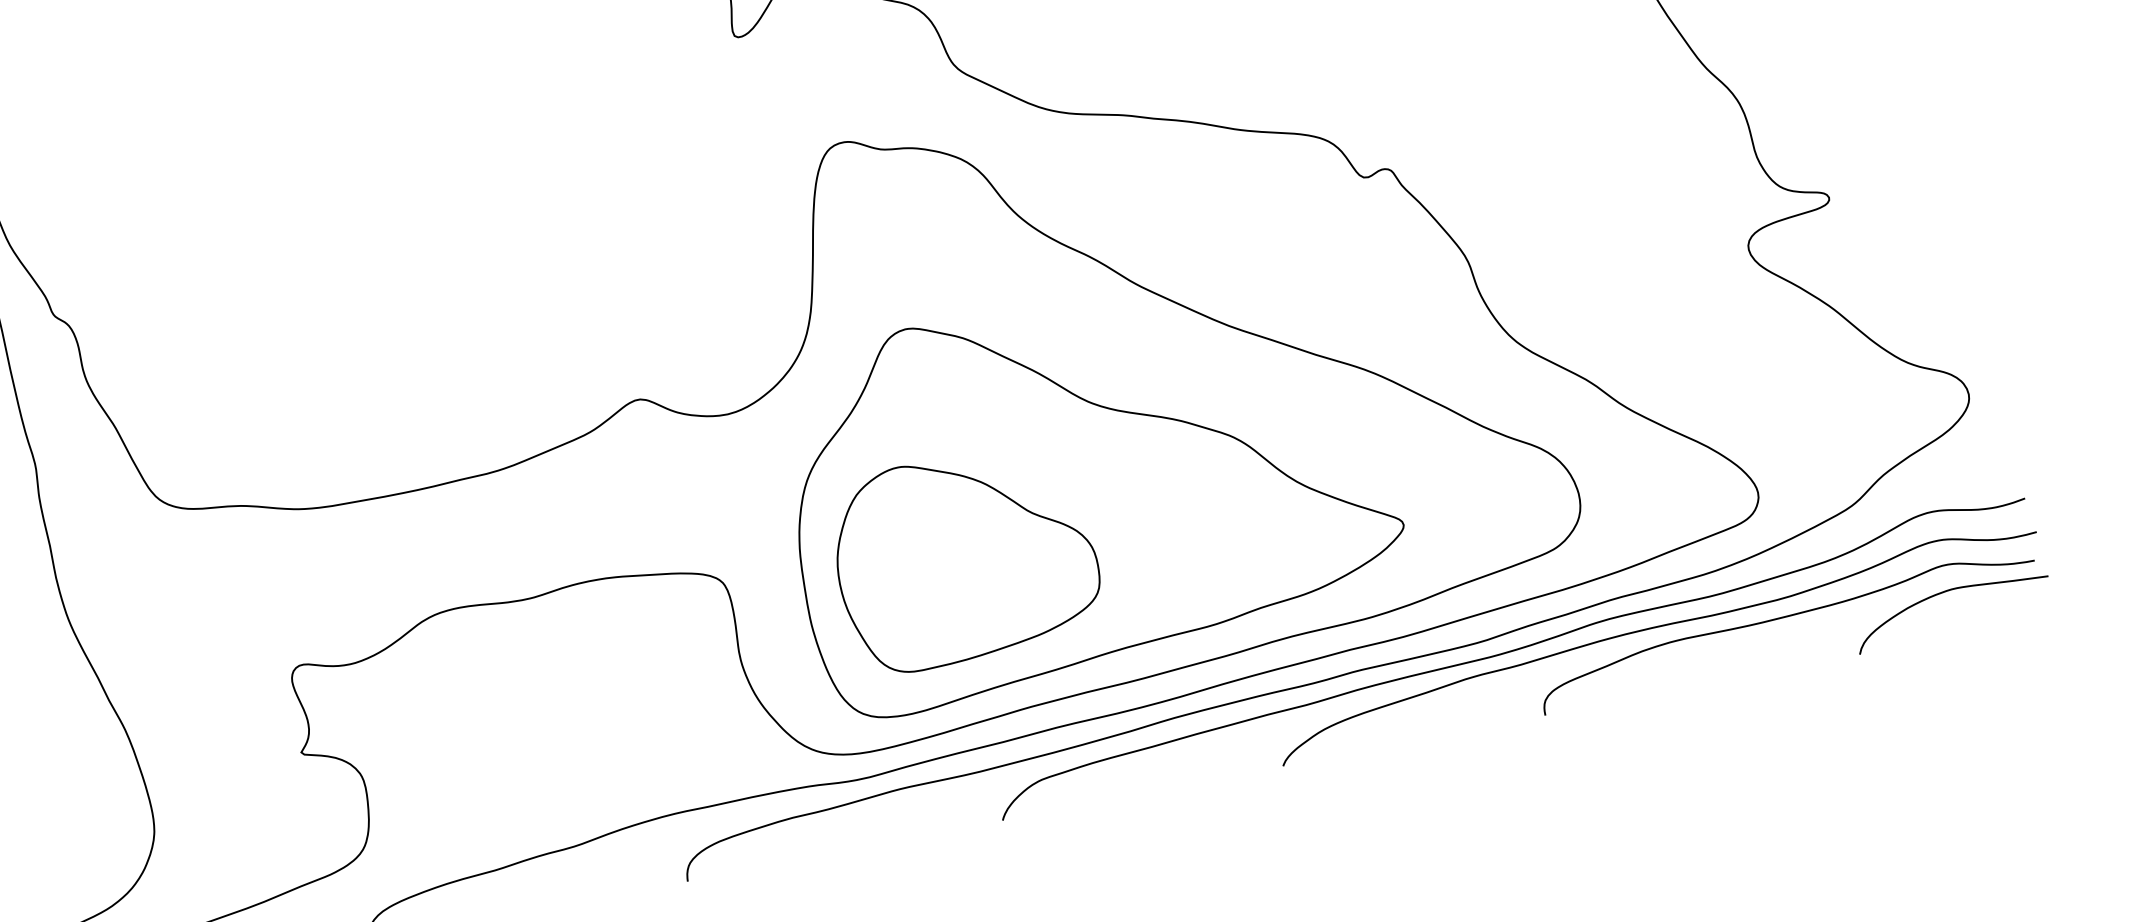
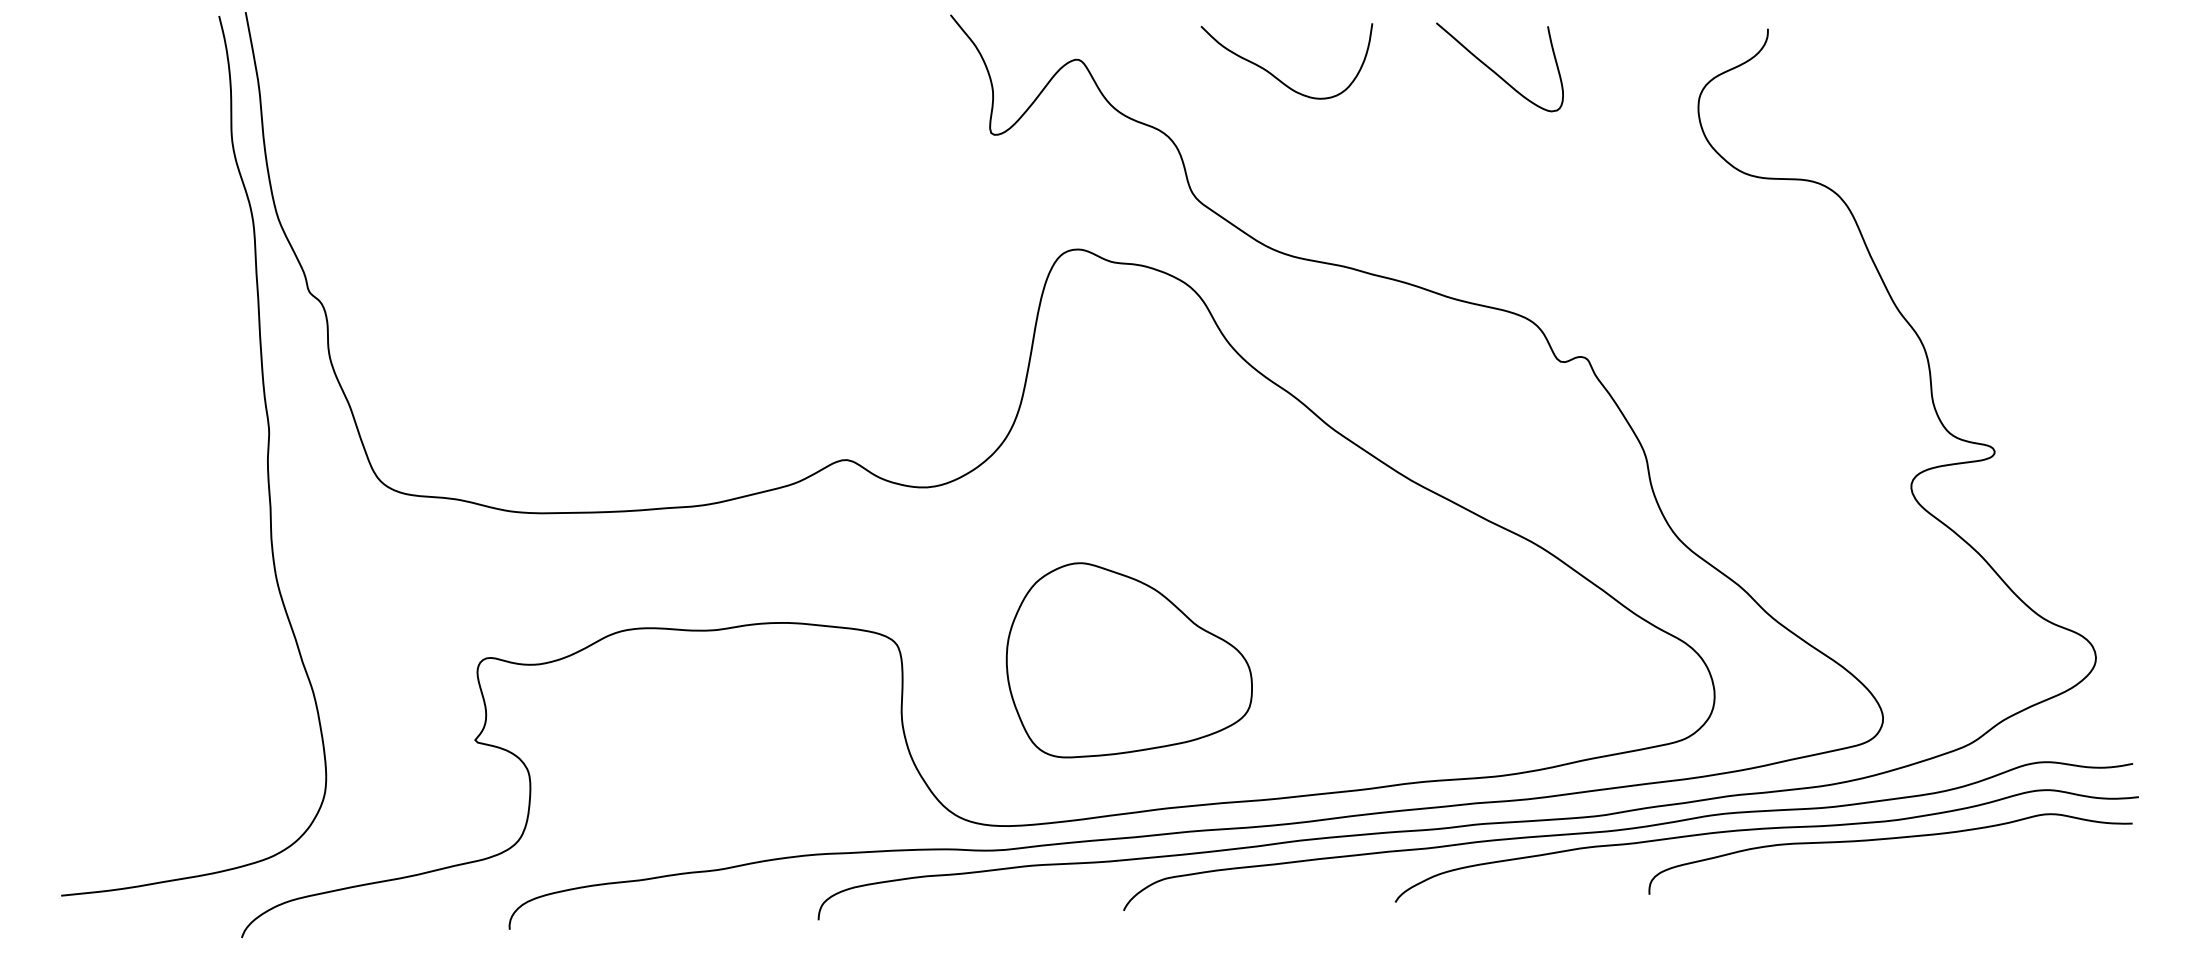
part: (1093, 491) -> (1259, 615), removed
curve: (1944, 593) -> (2042, 840), removed

